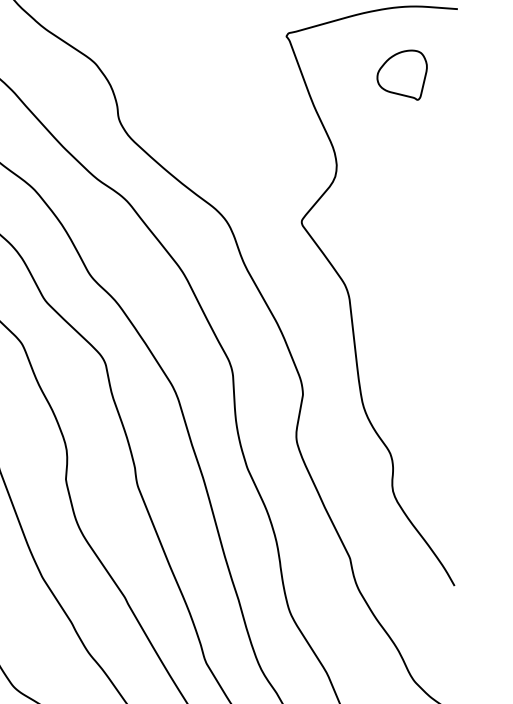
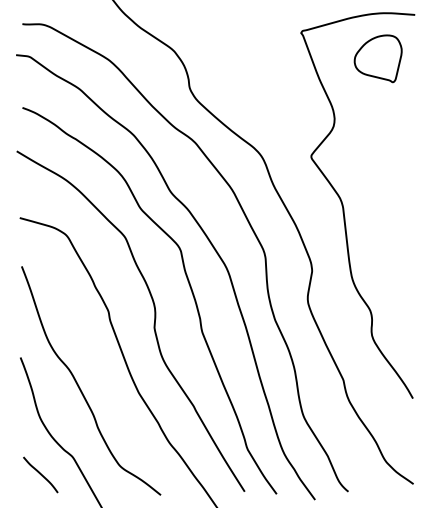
part: (401, 74) -> (377, 58), size x1.43

